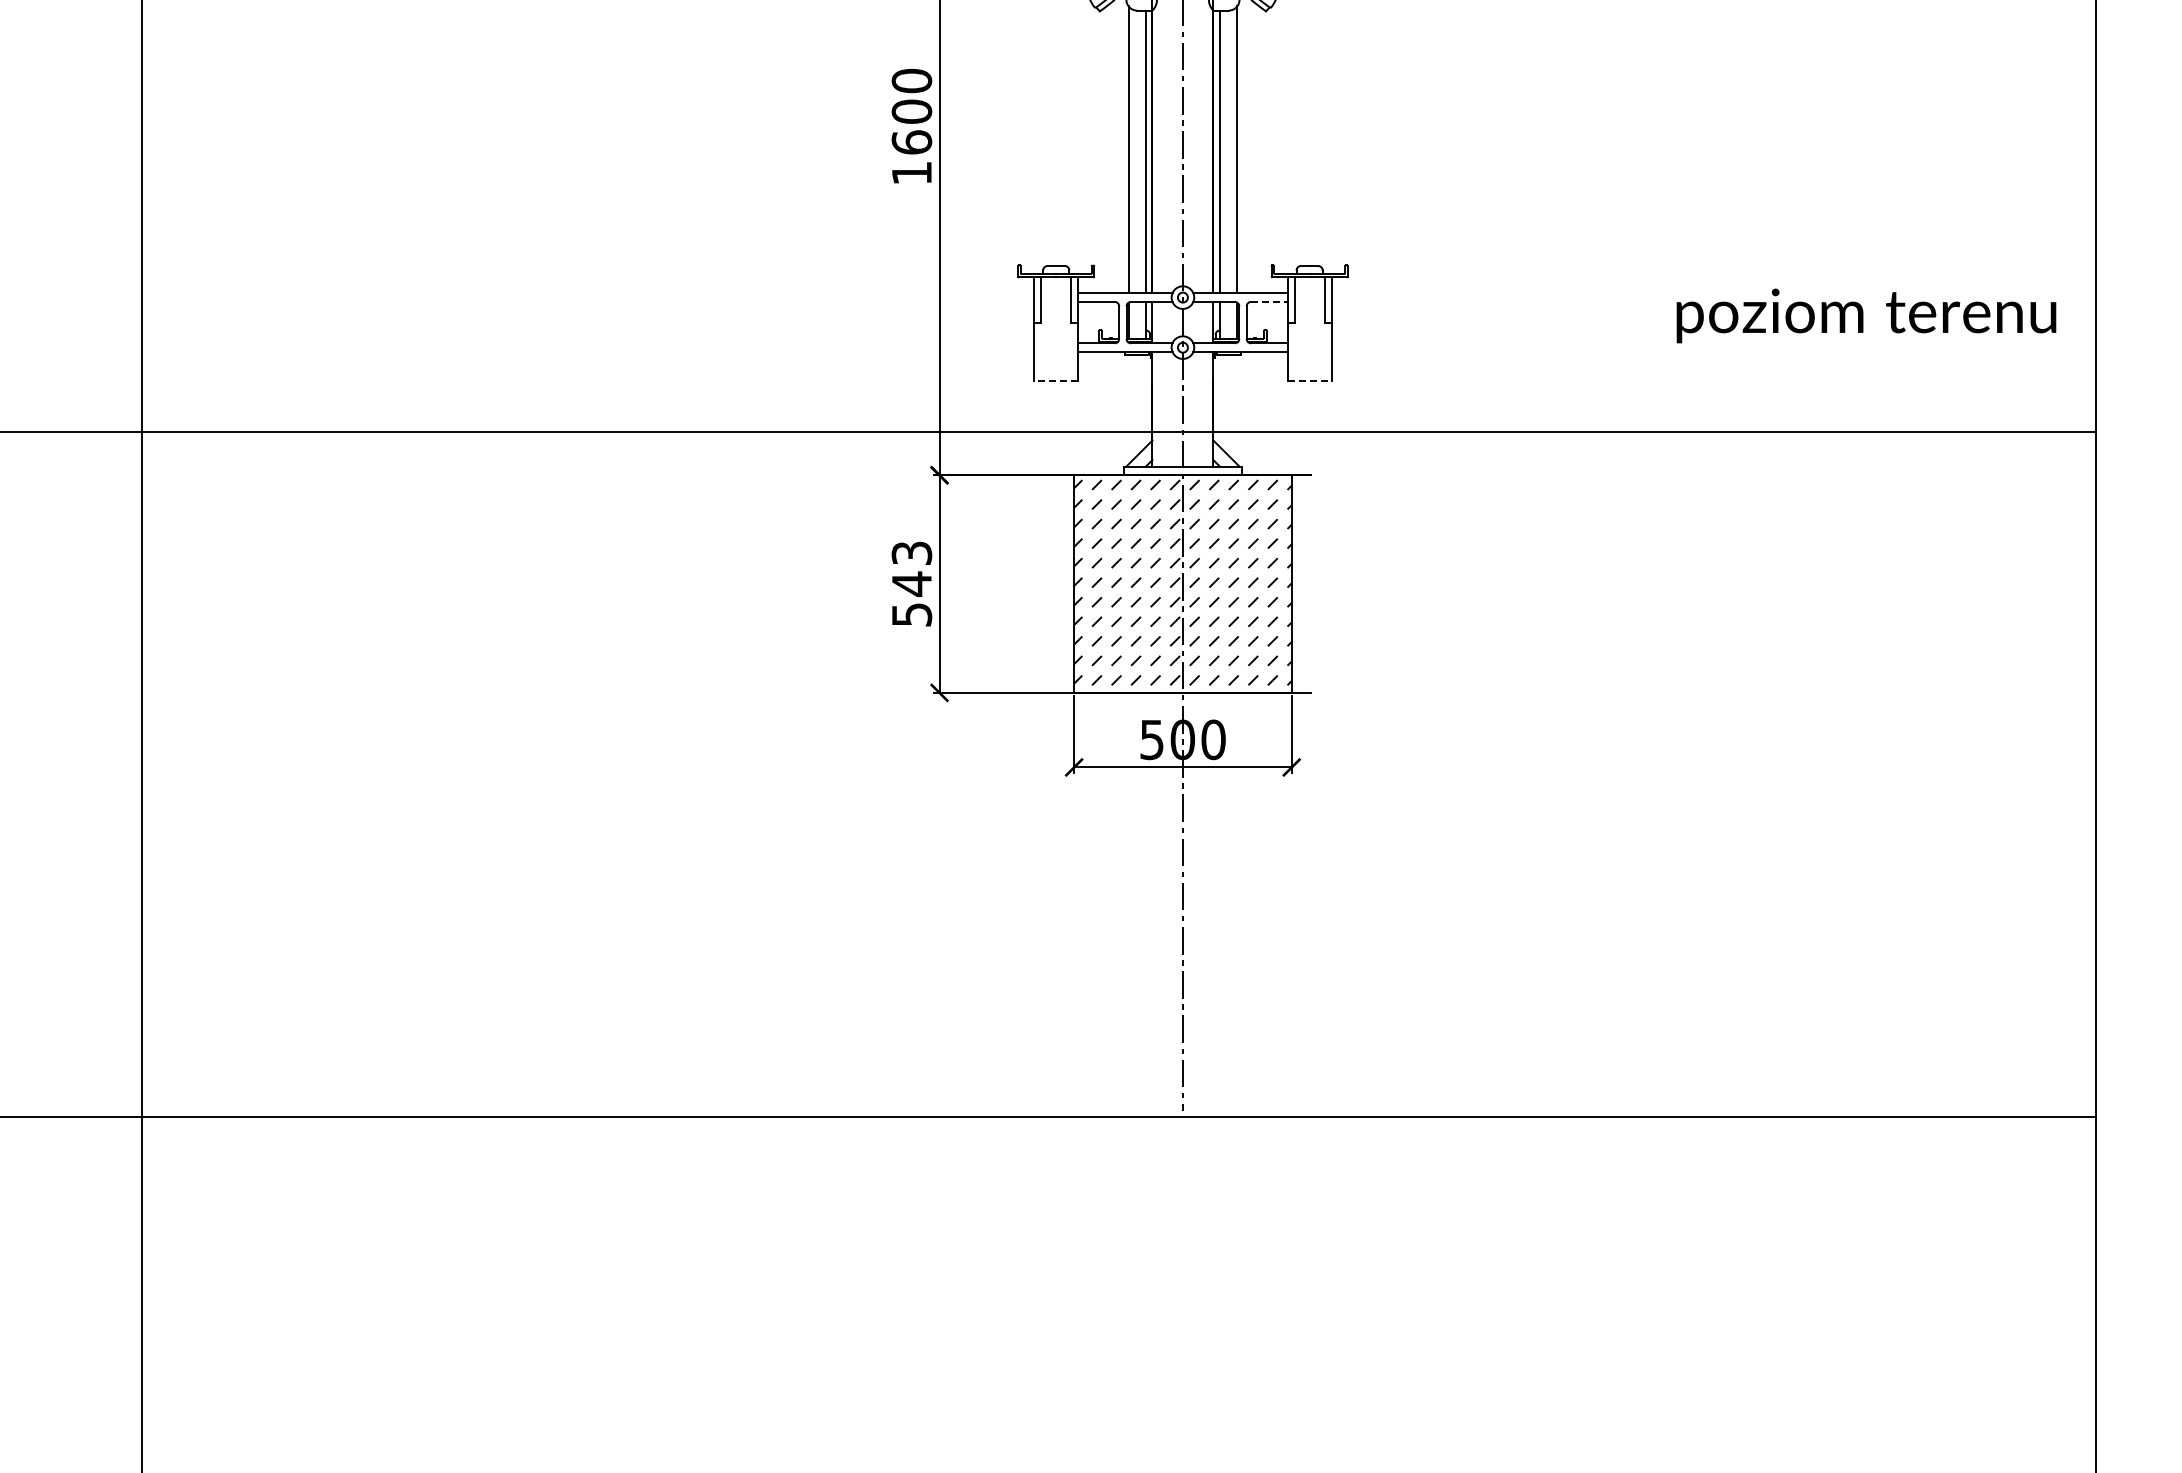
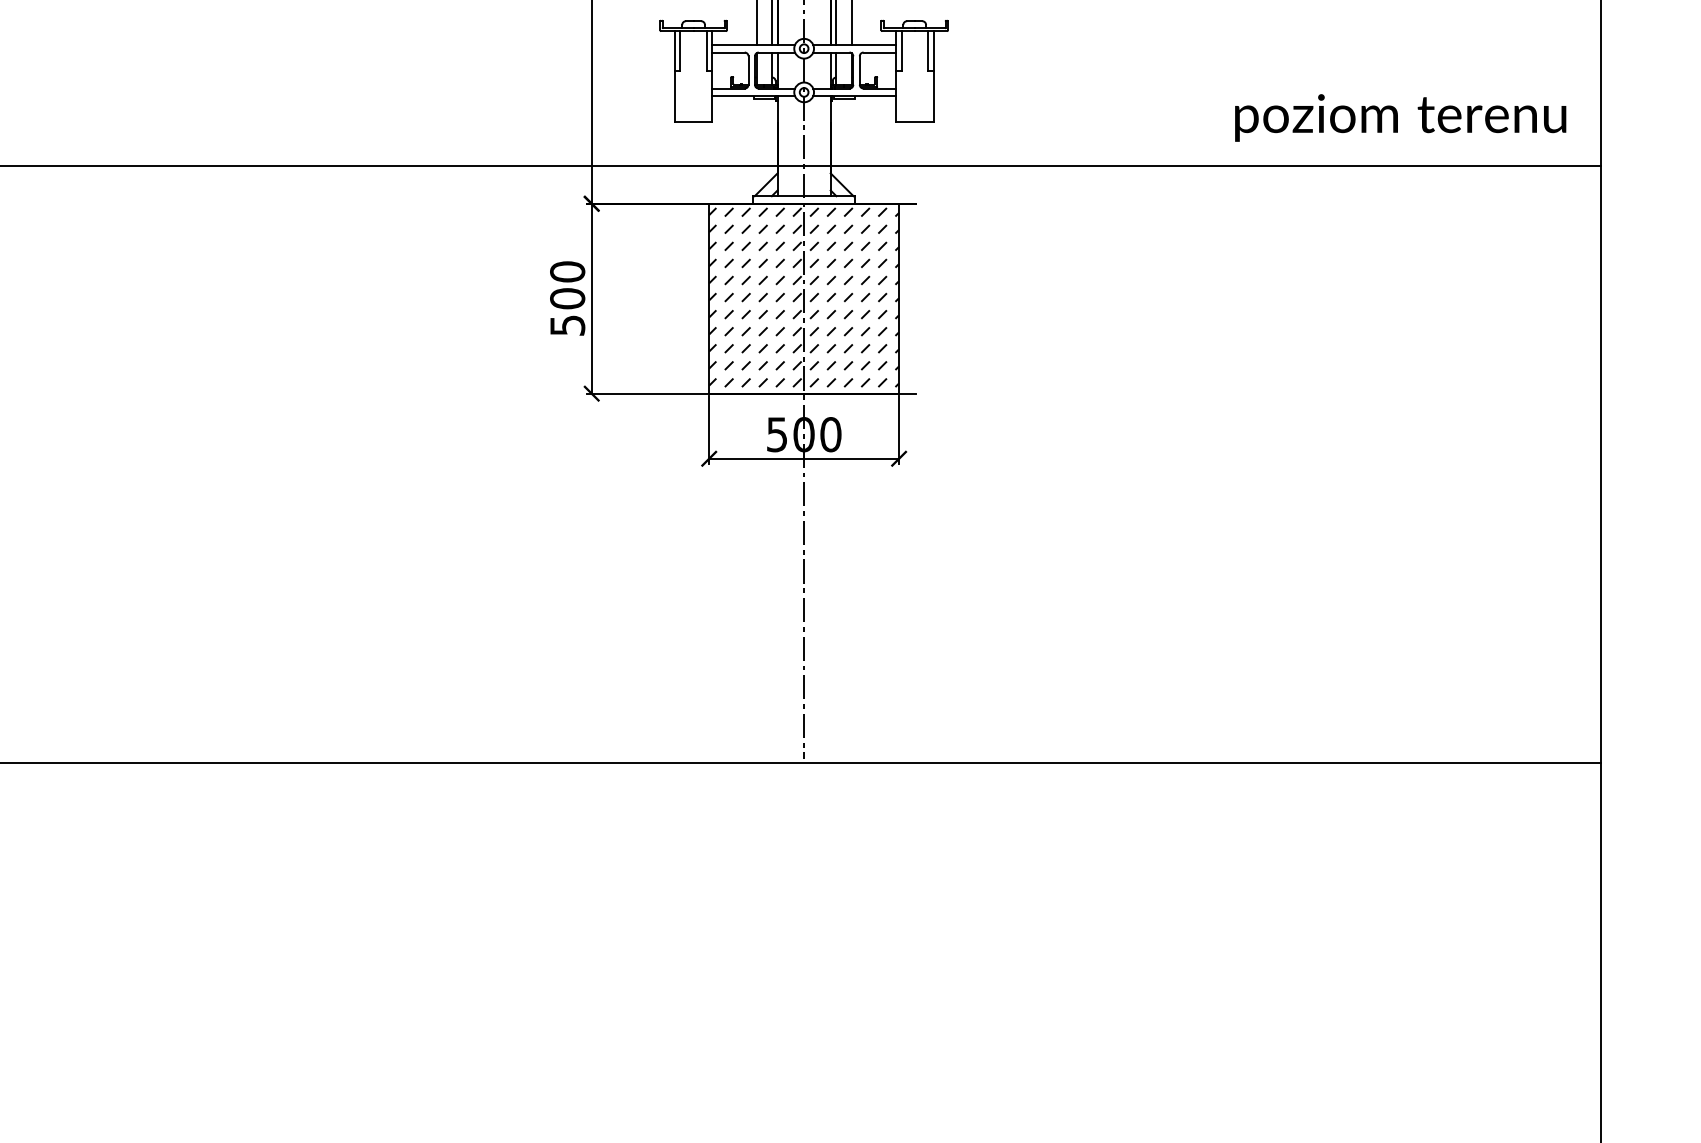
line: (1270, 301) -> (880, 52), dashed -> solid
text: (1866, 315) -> (1400, 117), moved
line: (1056, 381) -> (693, 121), dashed -> solid
line: (1309, 381) -> (914, 121), dashed -> solid
text: (911, 568) -> (567, 285), 543 -> 500

